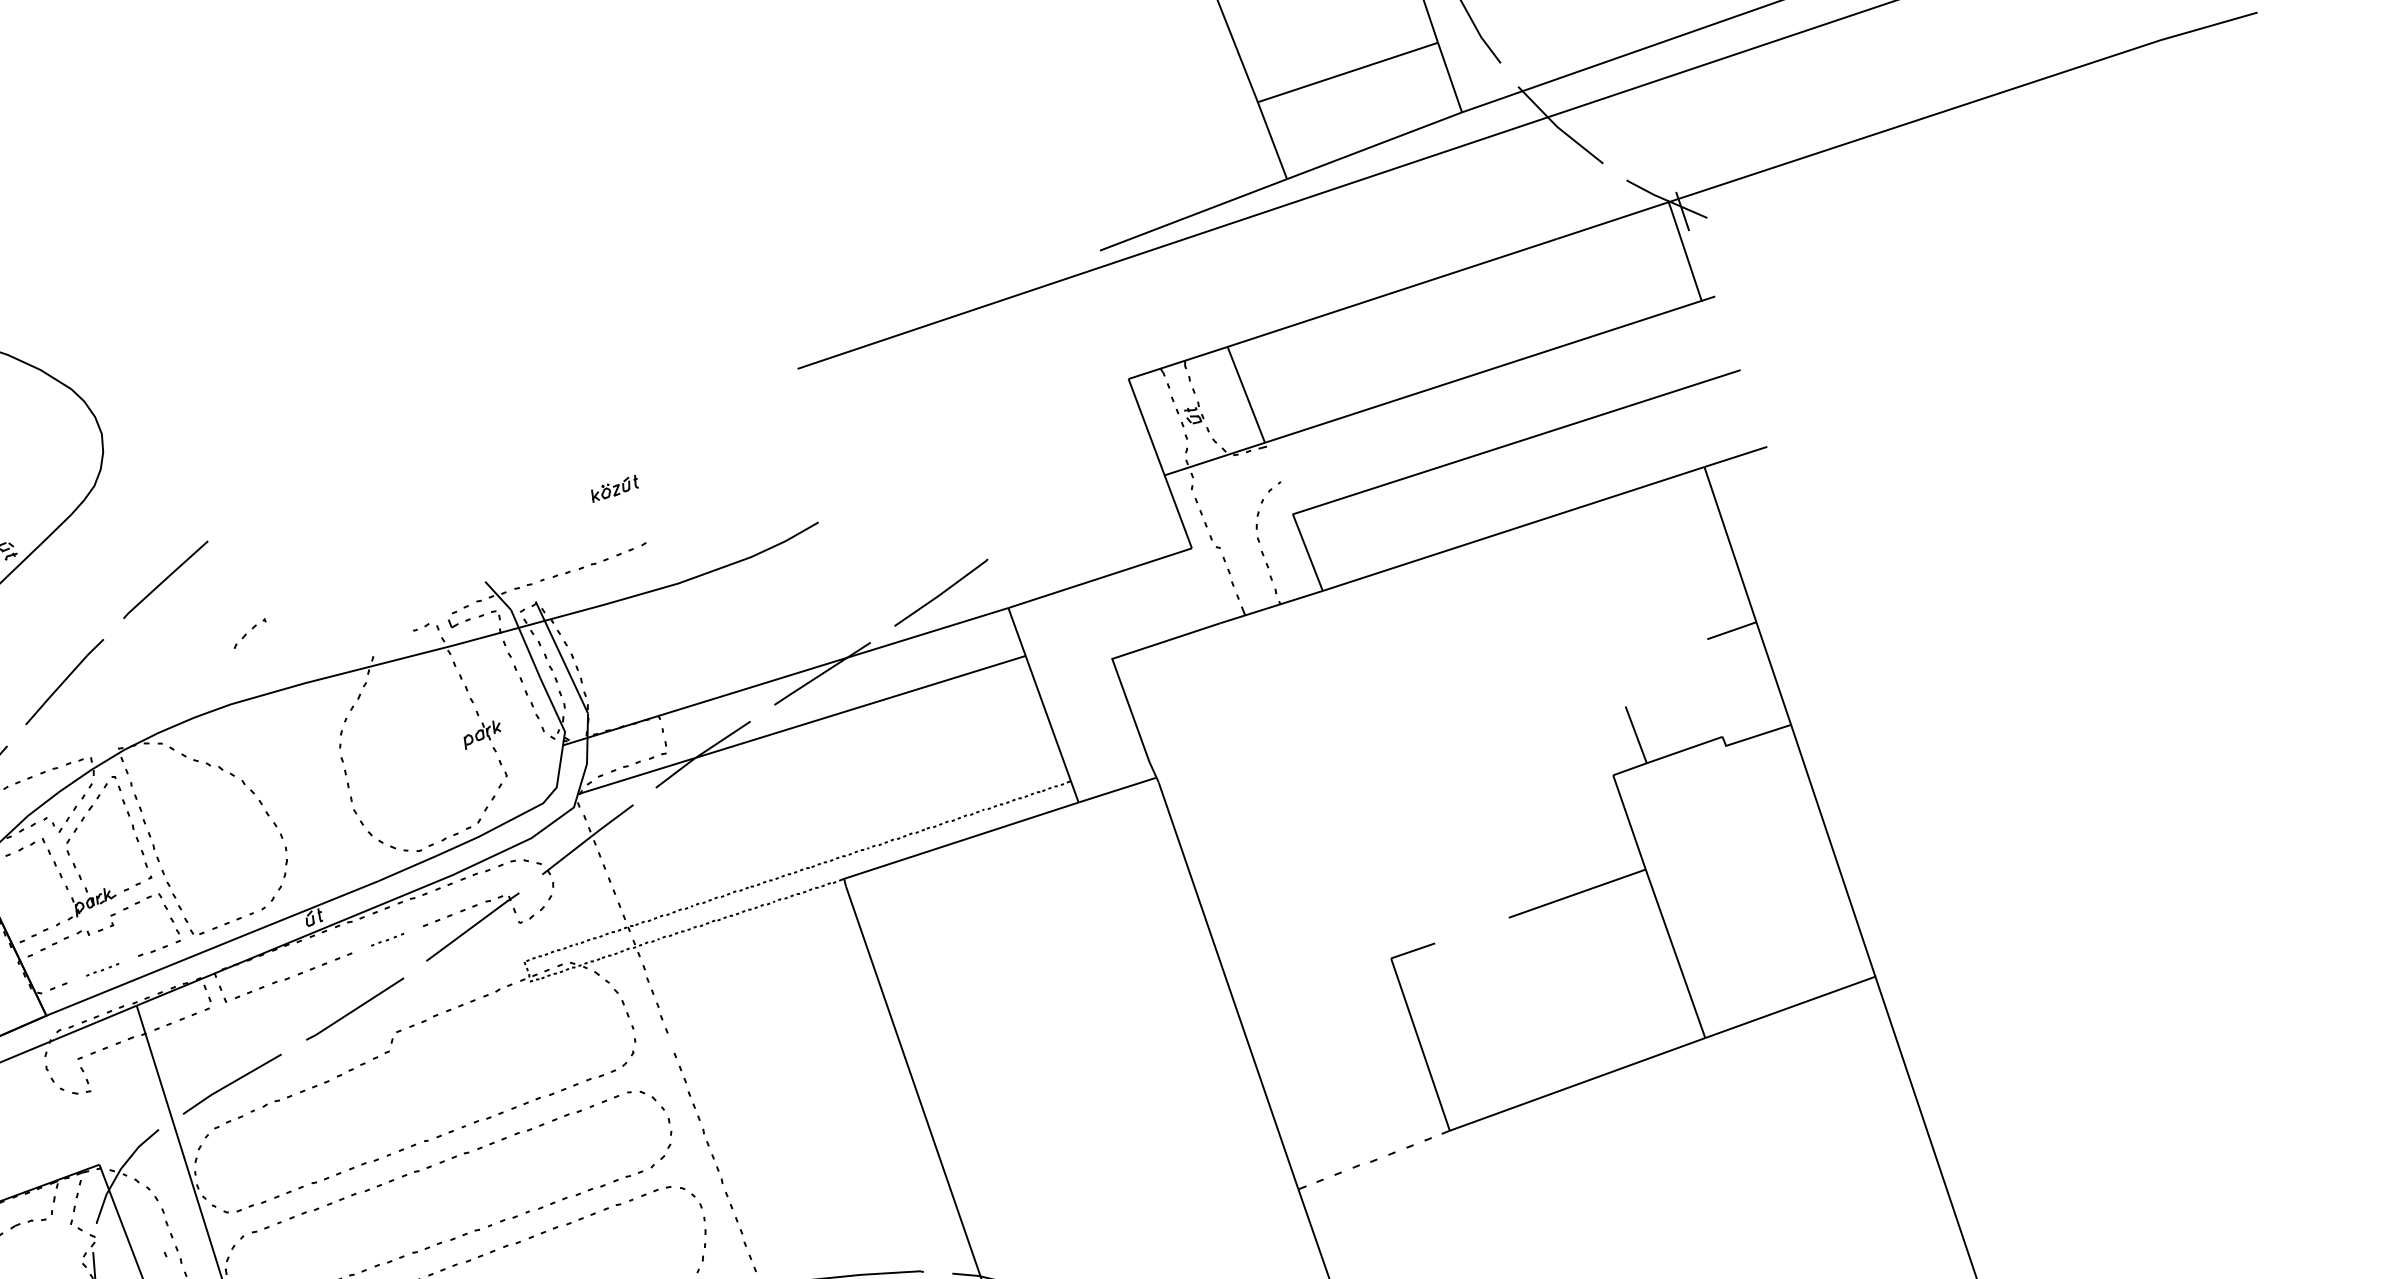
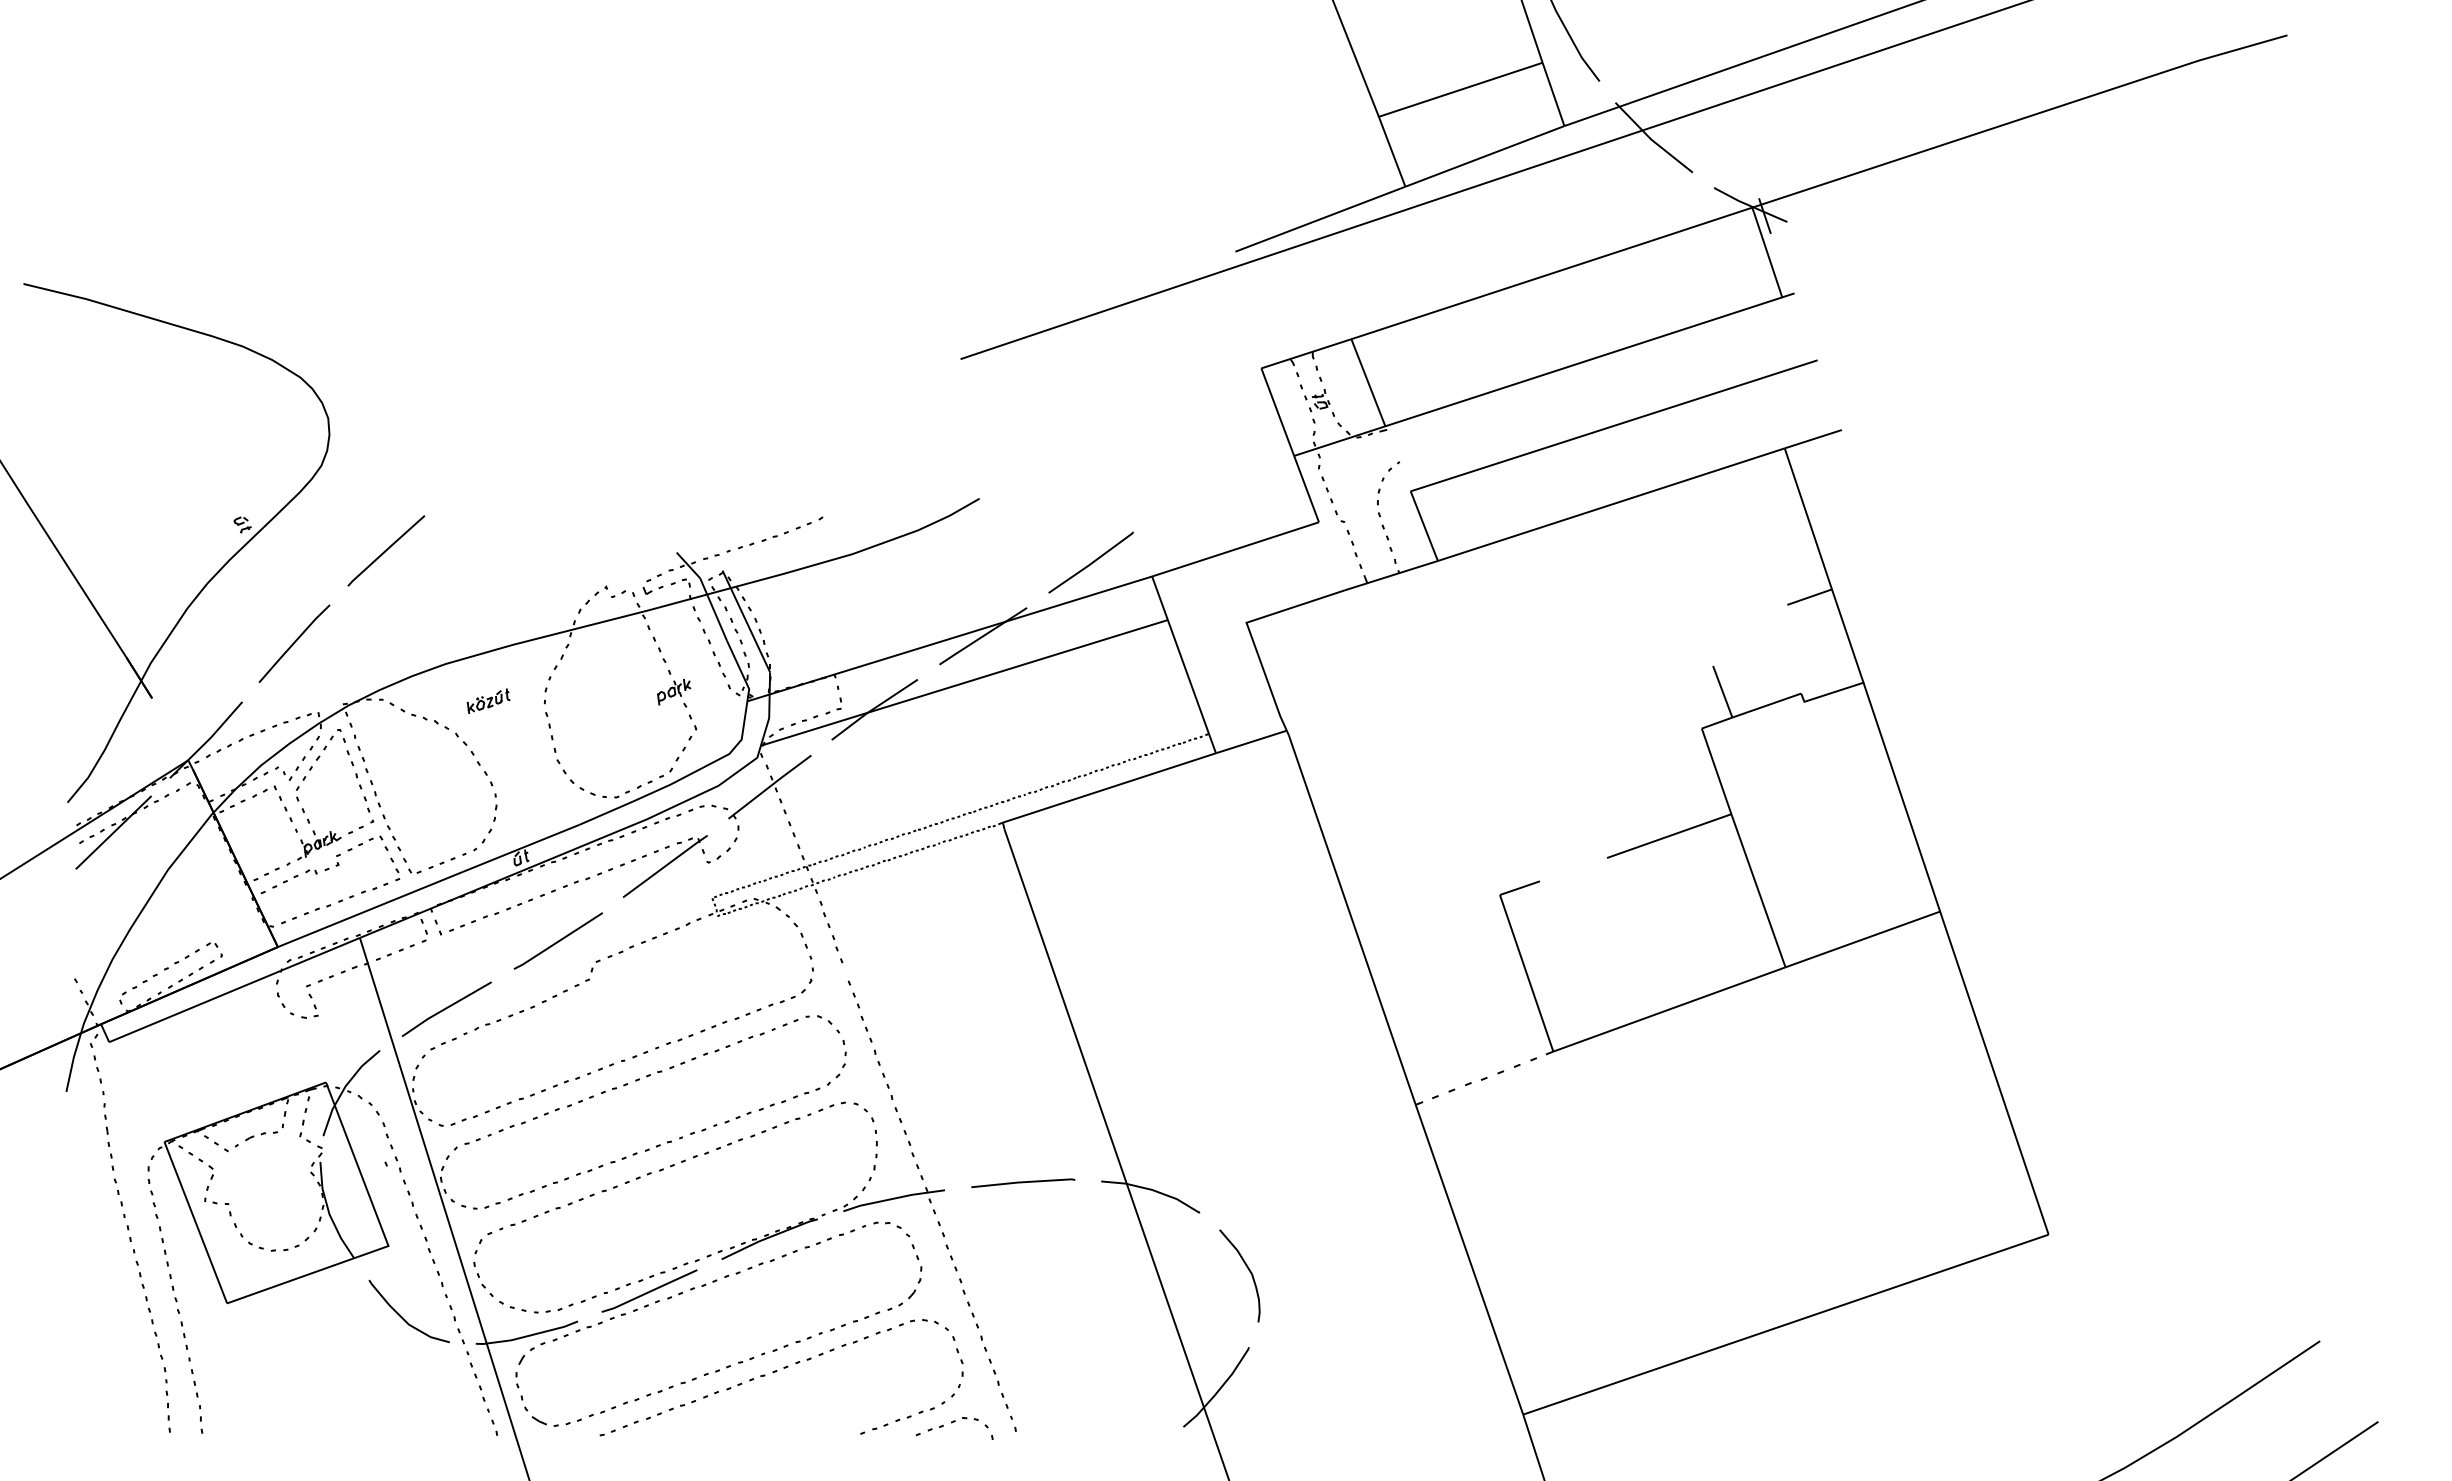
part: (614, 488) -> (488, 700), moved
part: (249, 633) -> (592, 599), moved
part: (387, 939) -> (587, 877), size x1.67
part: (102, 970) -> (328, 905), size x1.67

